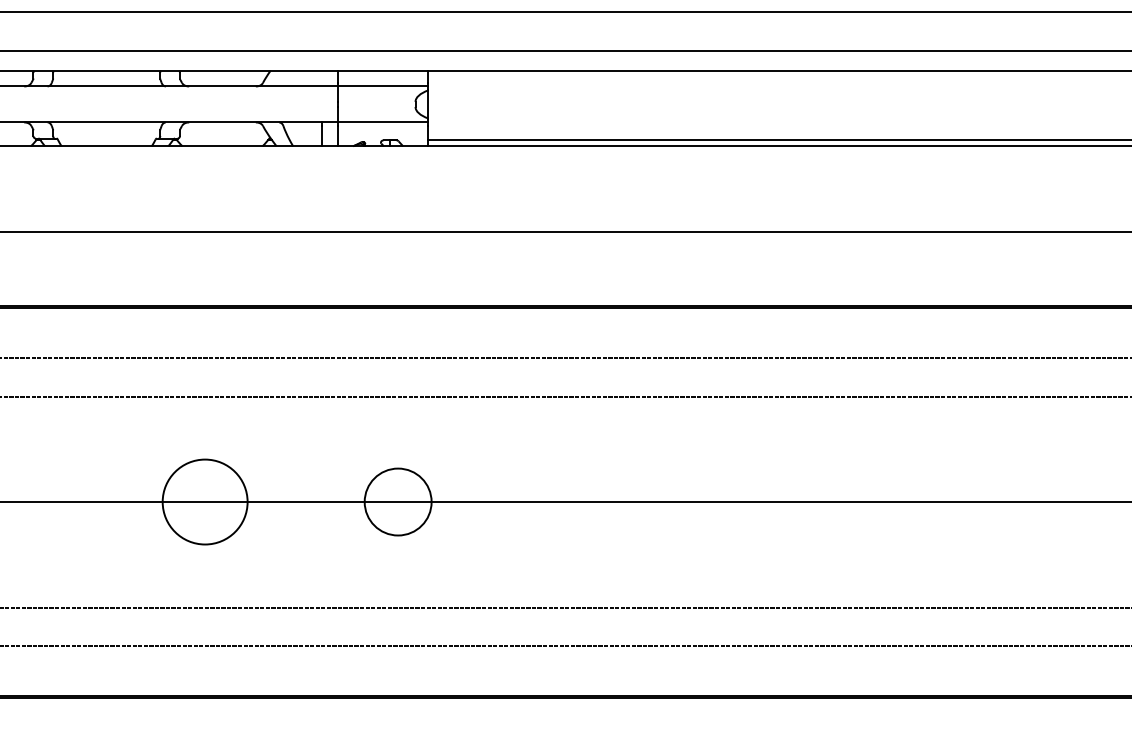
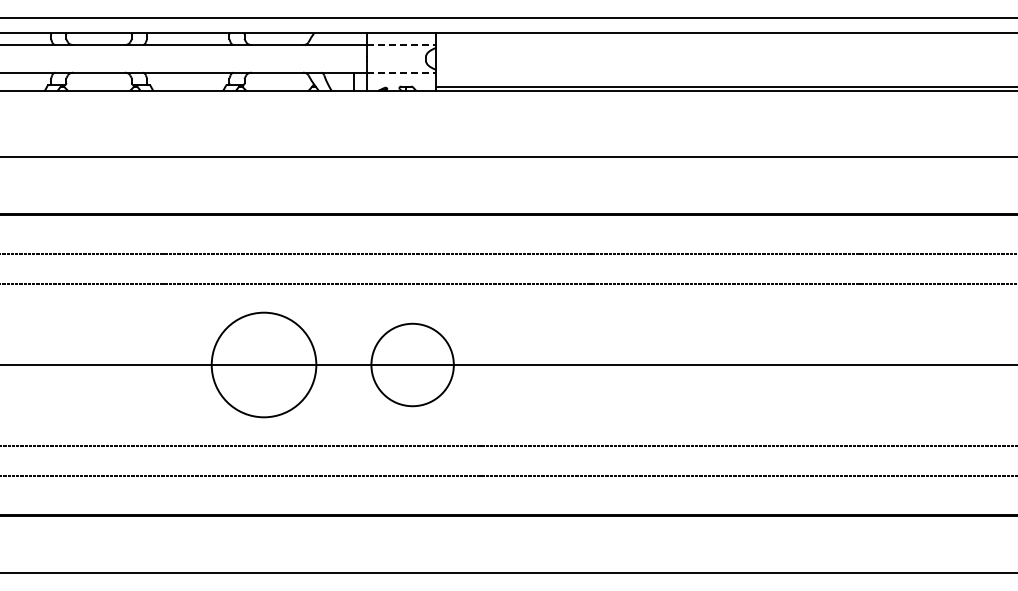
line: (383, 87) -> (401, 45), solid -> dashed
line: (383, 122) -> (401, 72), solid -> dashed
circle: (204, 501) -> (263, 364), size x1.6
circle: (397, 501) -> (412, 364), size x1.6

